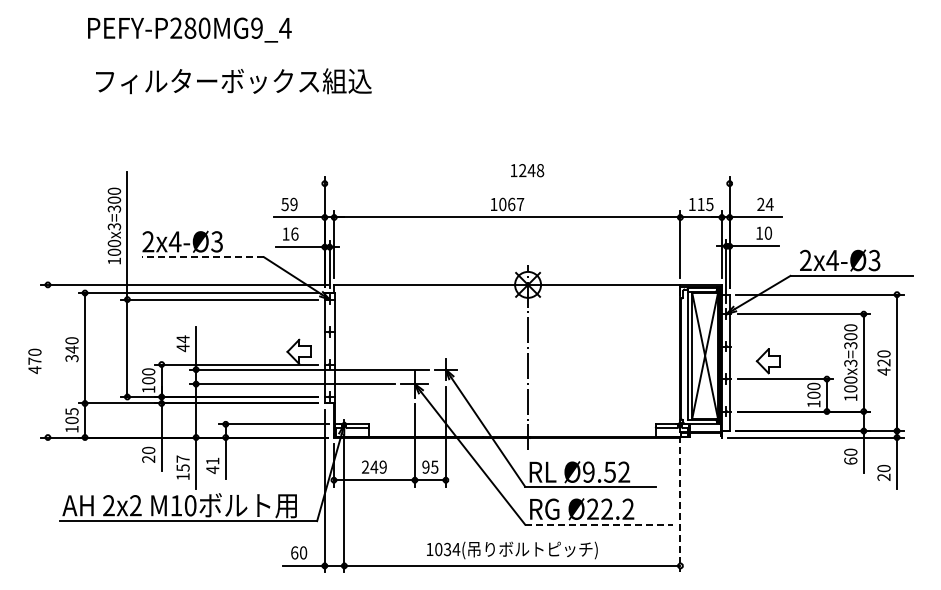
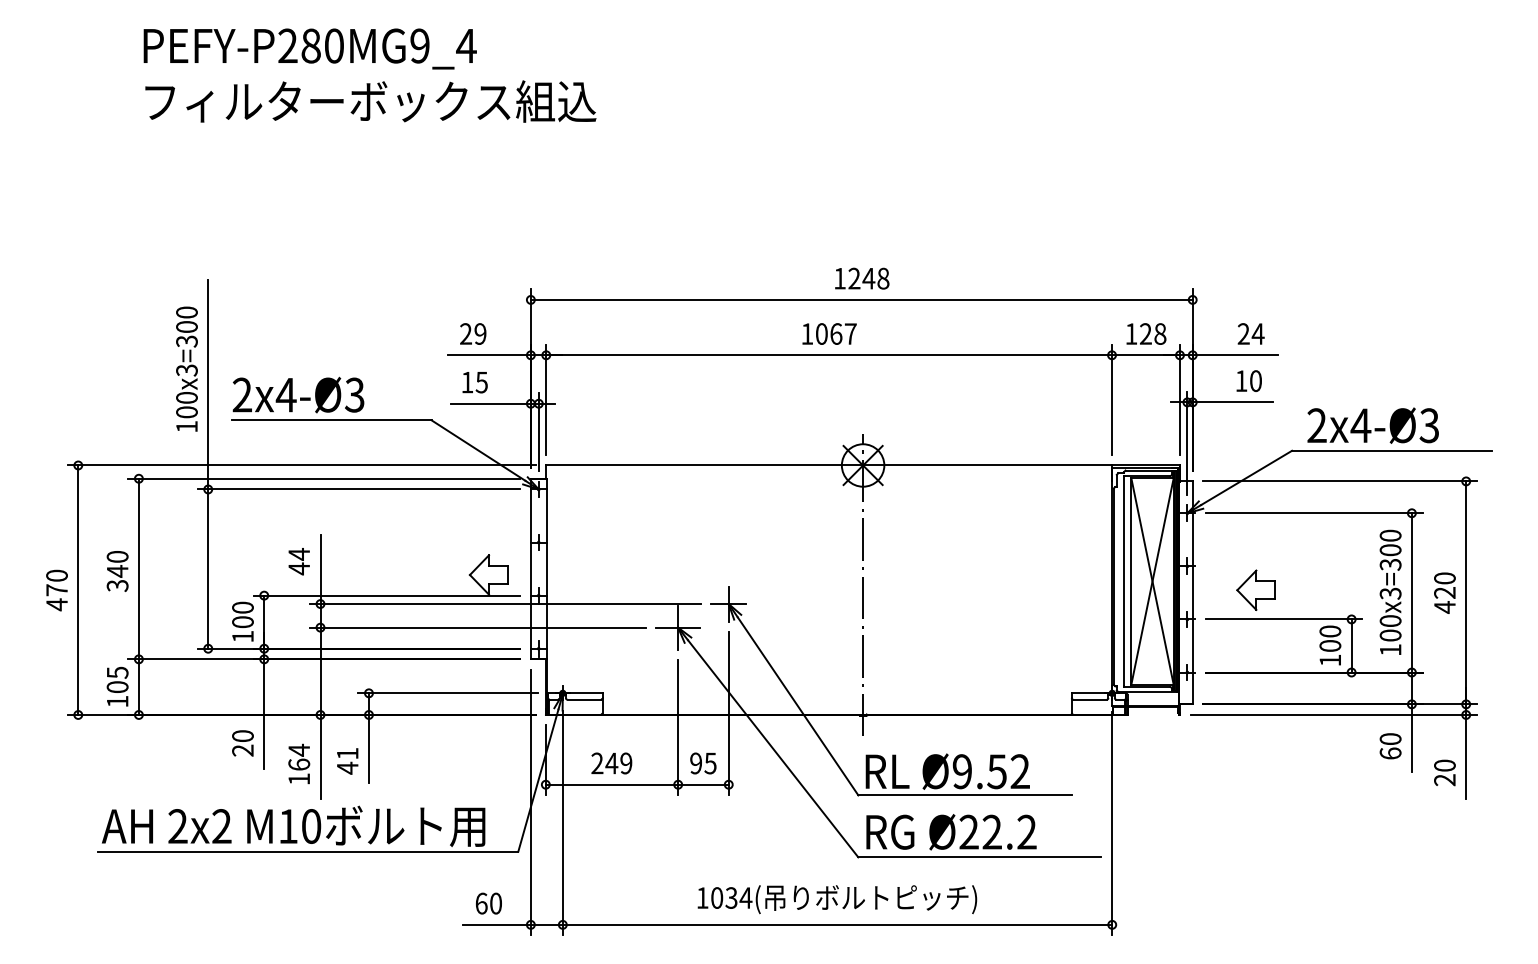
text: (233, 81) -> (370, 101), moved
line: (526, 183) -> (860, 299), added
text: (705, 203) -> (1153, 332), 115 -> 128
text: (284, 204) -> (464, 334), 59 -> 29
text: (294, 233) -> (481, 381), 16 -> 15
line: (202, 257) -> (330, 420), dashed -> solid
line: (47, 360) -> (77, 589), added
text: (182, 463) -> (298, 757), 157 -> 164
line: (680, 504) -> (1112, 824), dashed -> solid
line: (599, 524) -> (979, 857), dashed -> solid

